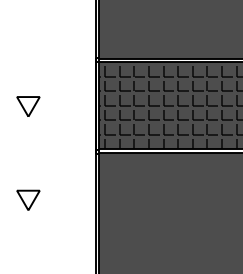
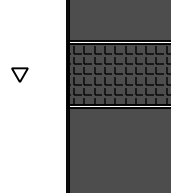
part: (27, 199) -> (19, 140), removed

